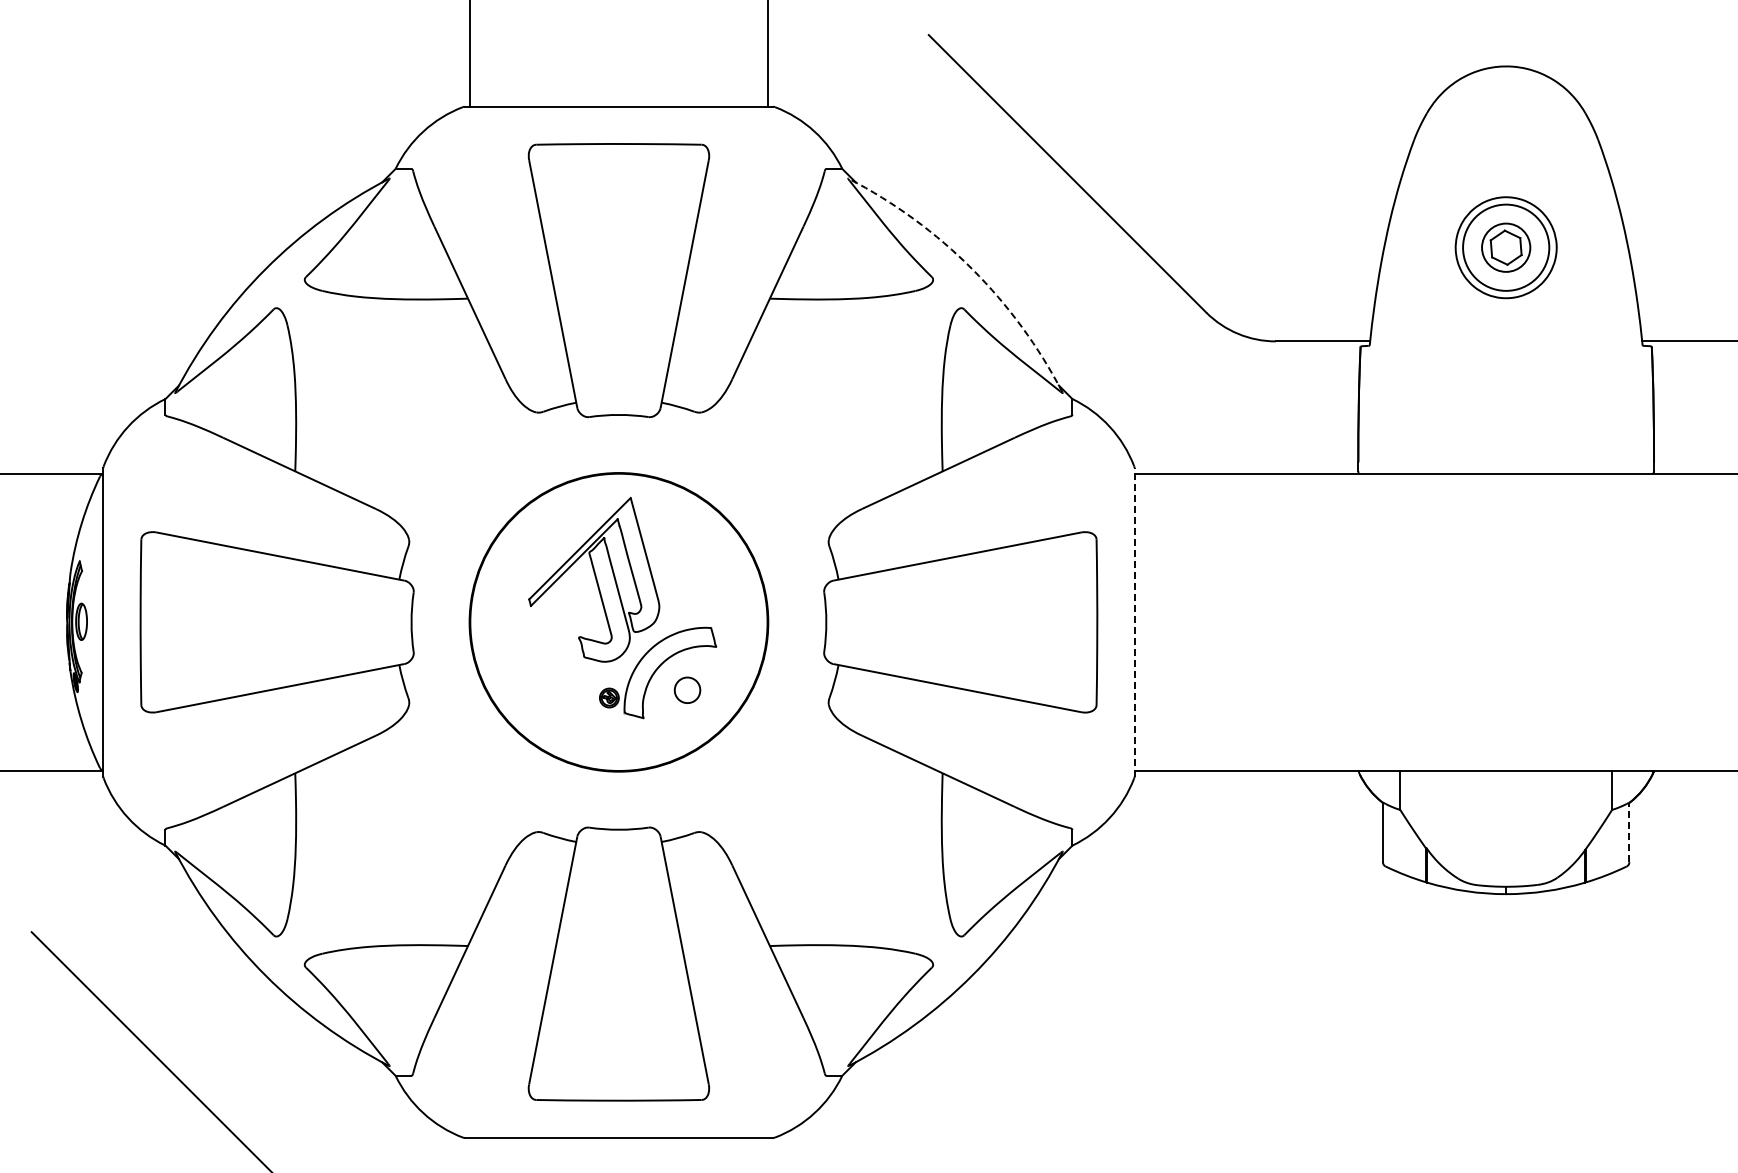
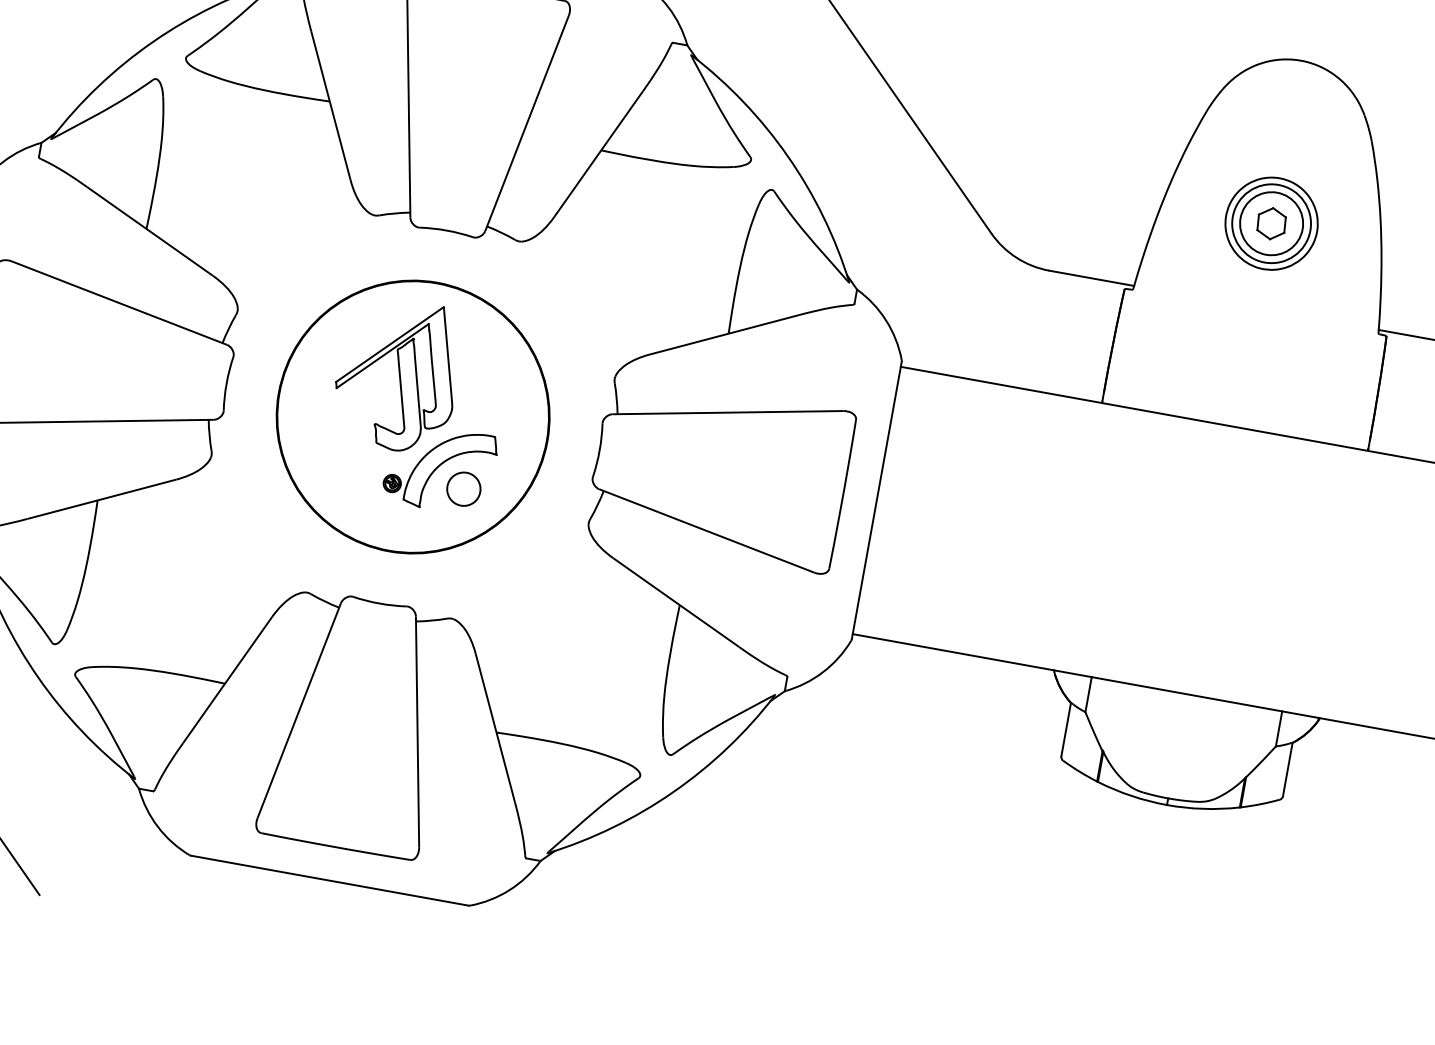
circle: (1505, 247) -> (1271, 223), size x1.43
arc: (972, 269) -> (788, 156), dashed -> solid
line: (1134, 621) -> (876, 499), dashed -> solid
part: (687, 690) -> (463, 489), size x1.43
line: (1629, 832) -> (1287, 769), dashed -> solid

